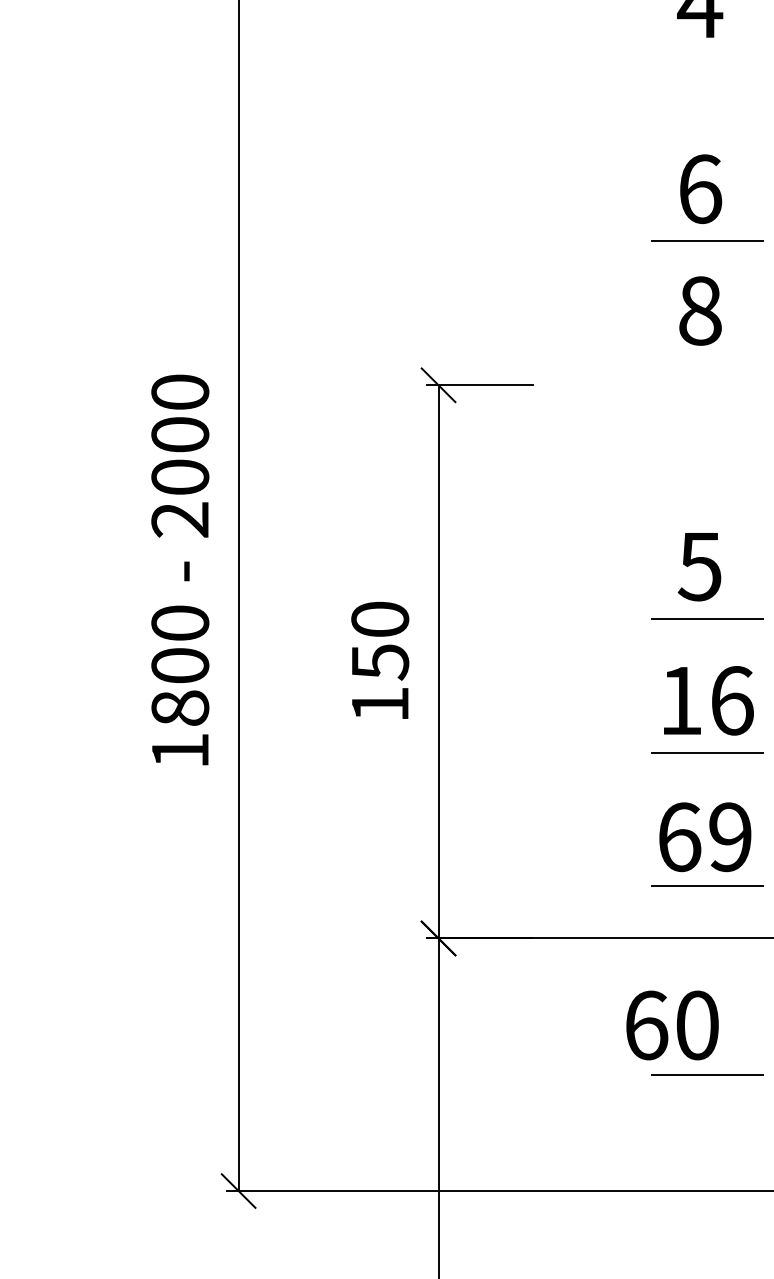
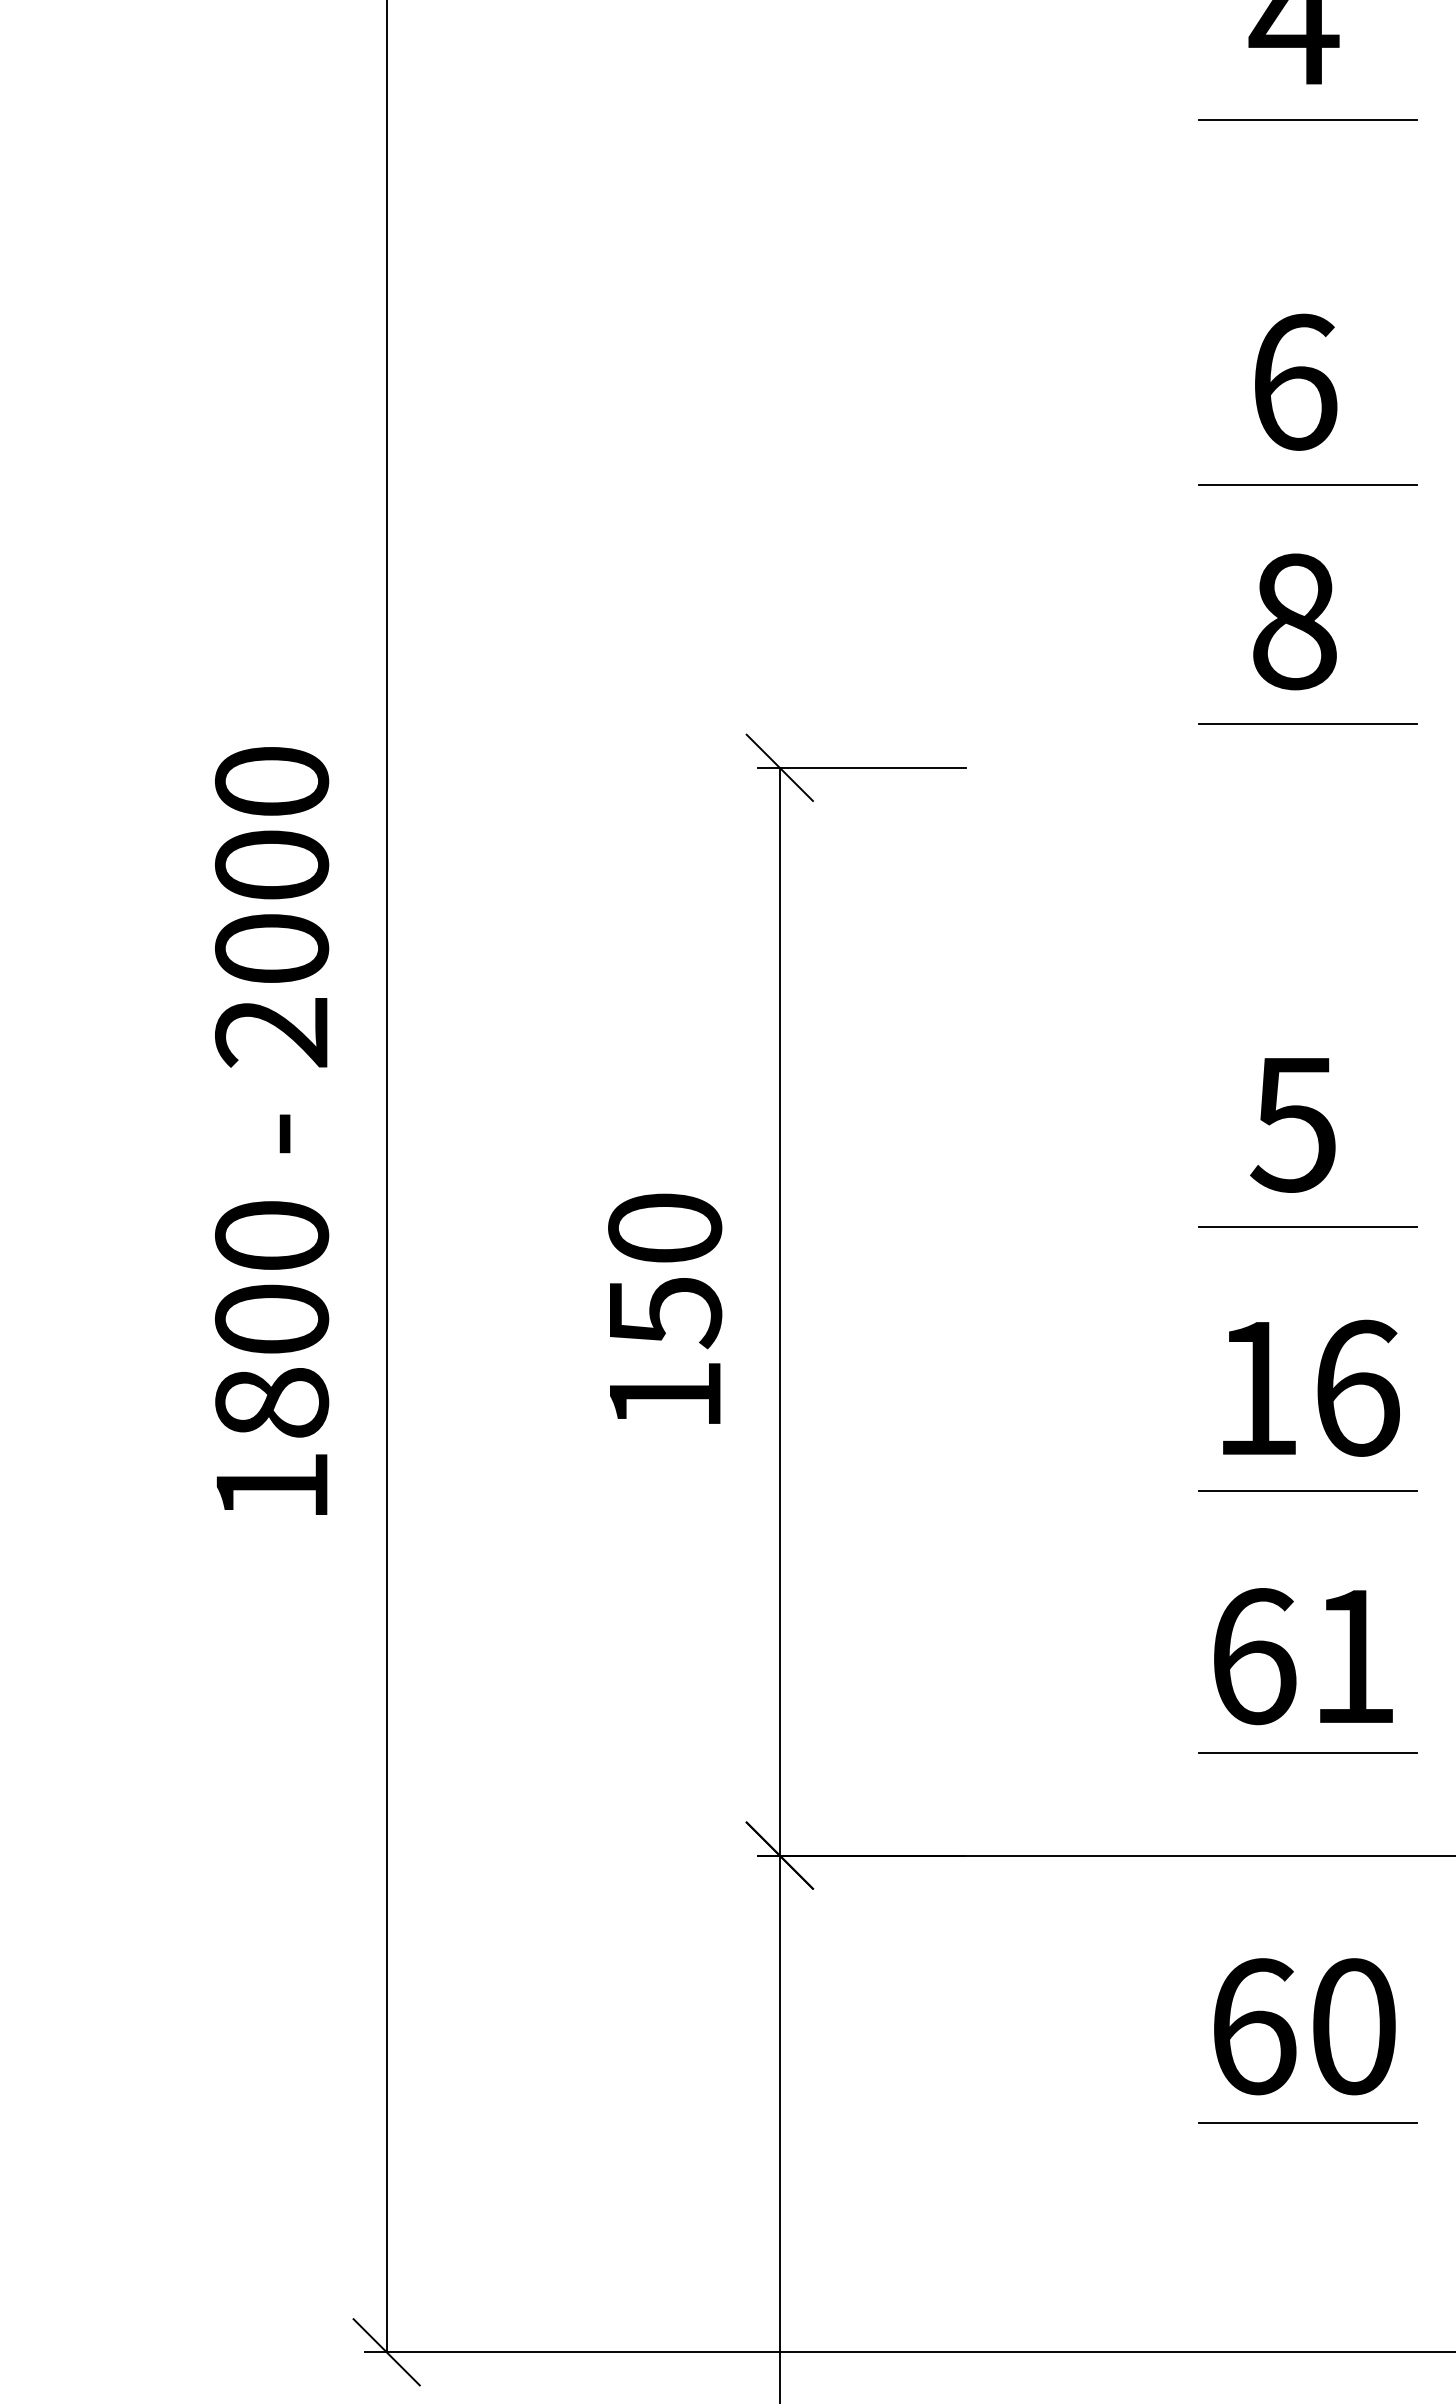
line: (706, 56) -> (1306, 121), added
line: (706, 363) -> (1306, 724), added
text: (730, 837) -> (1353, 1657), 69 -> 61
text: (672, 1025) -> (1304, 2026), moved

